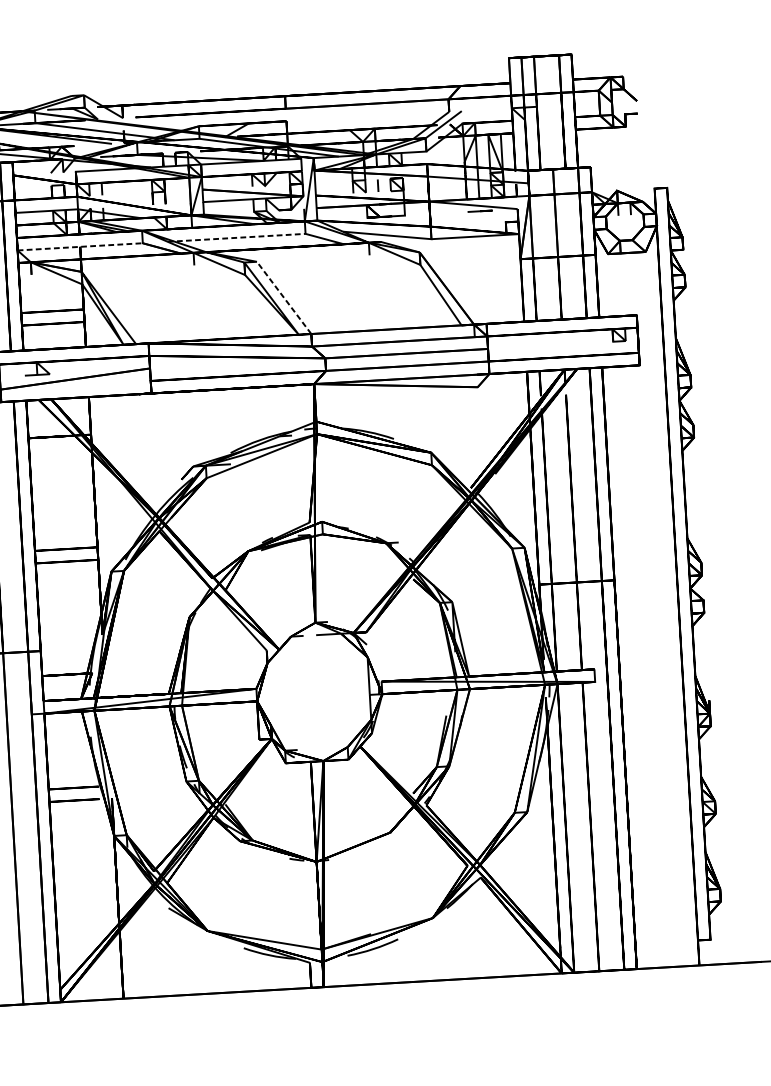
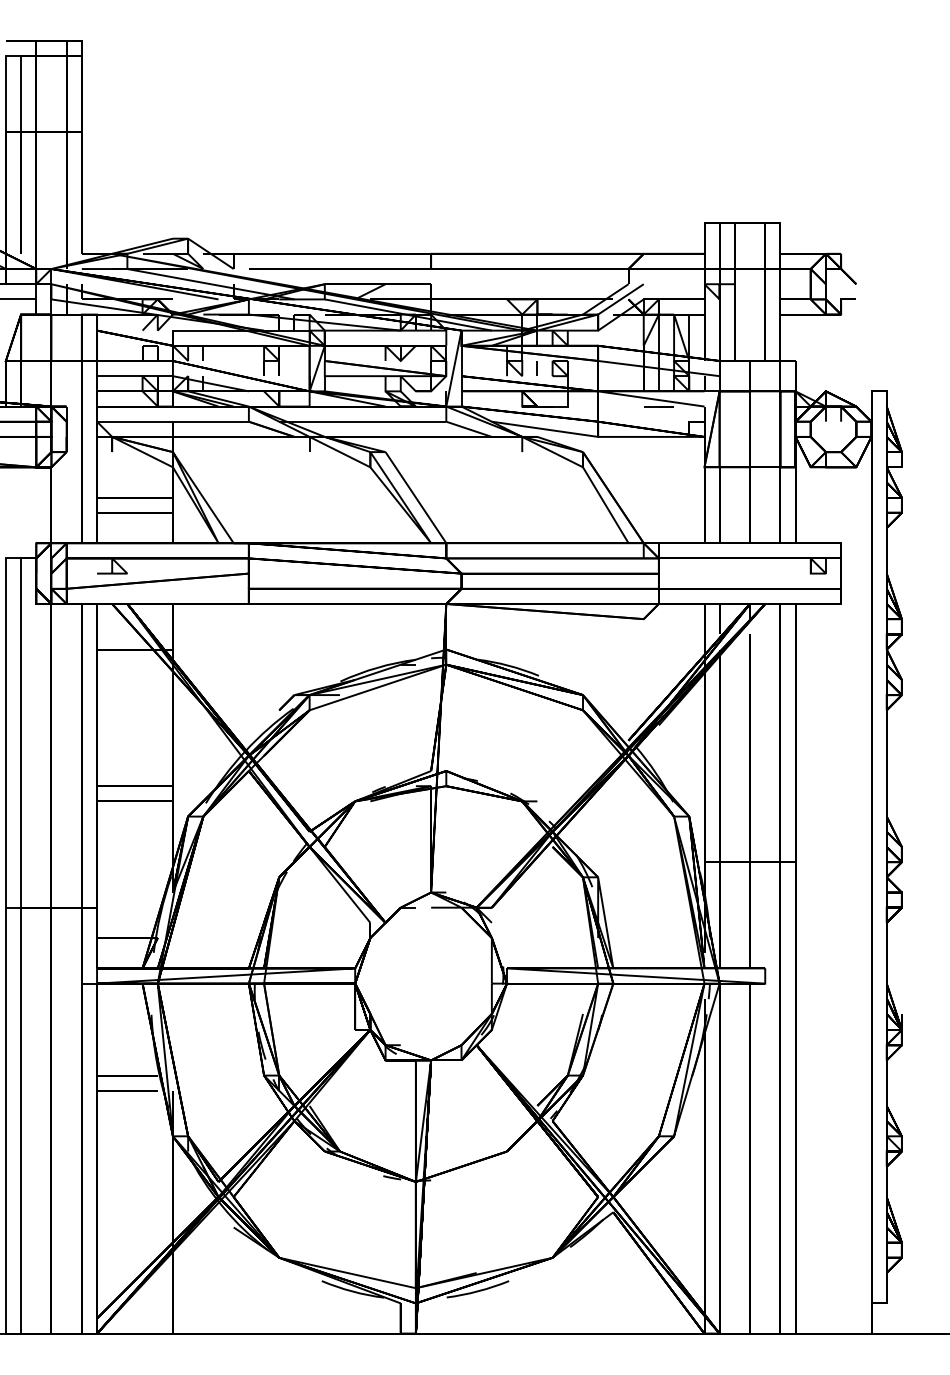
line: (236, 237) -> (362, 421), dashed -> solid
line: (79, 246) -> (172, 421), dashed -> solid
line: (283, 297) -> (415, 497), dashed -> solid

